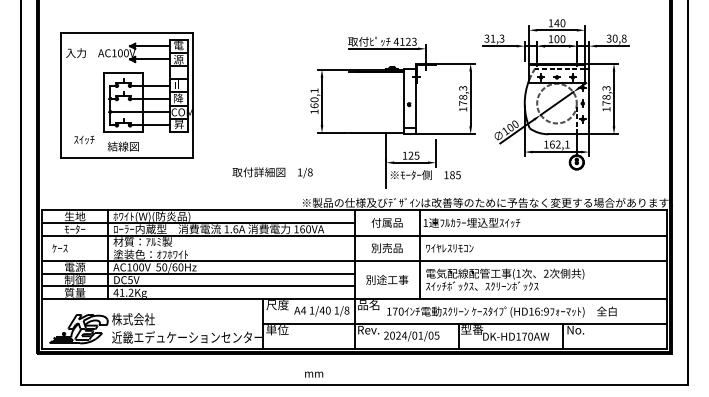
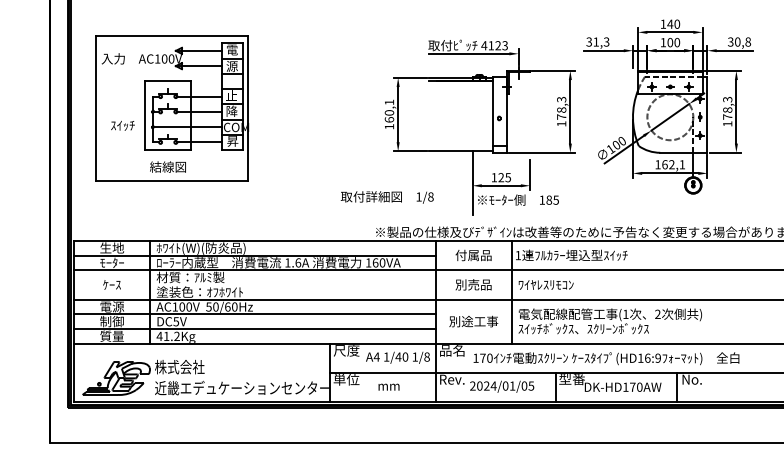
text: (84, 139) -> (123, 125), moved
text: (272, 172) -> (387, 197), moved
text: (59, 248) -> (111, 285), moved
text: (314, 374) -> (389, 387), moved

